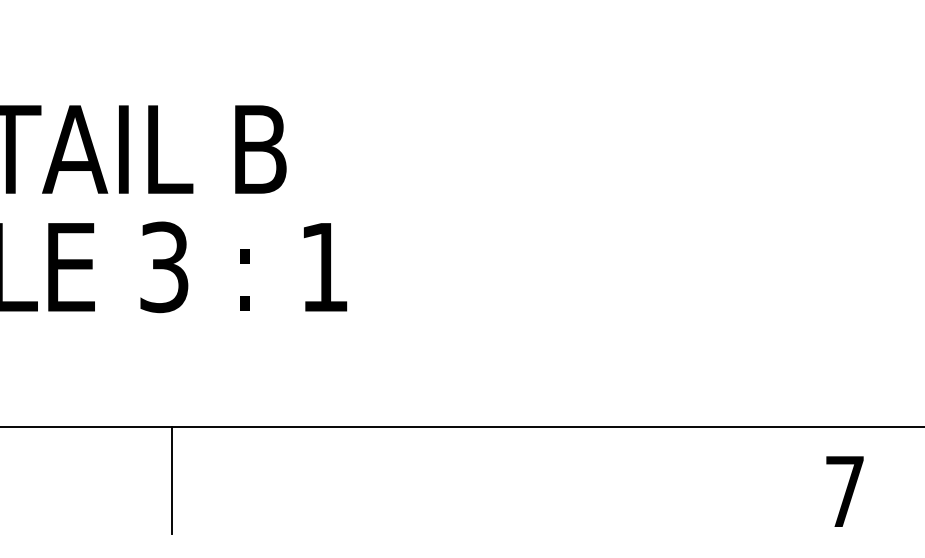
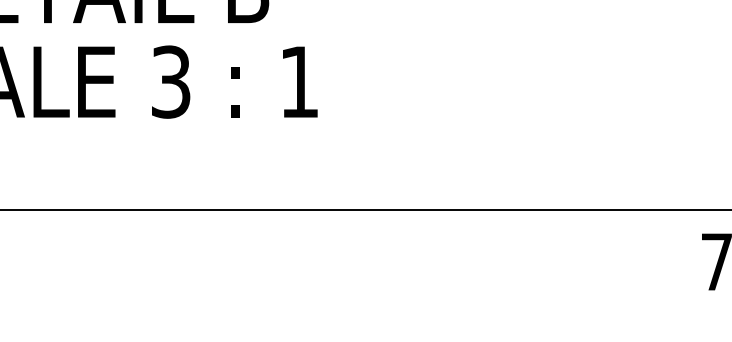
line: (172, 480) -> (177, 253), removed

